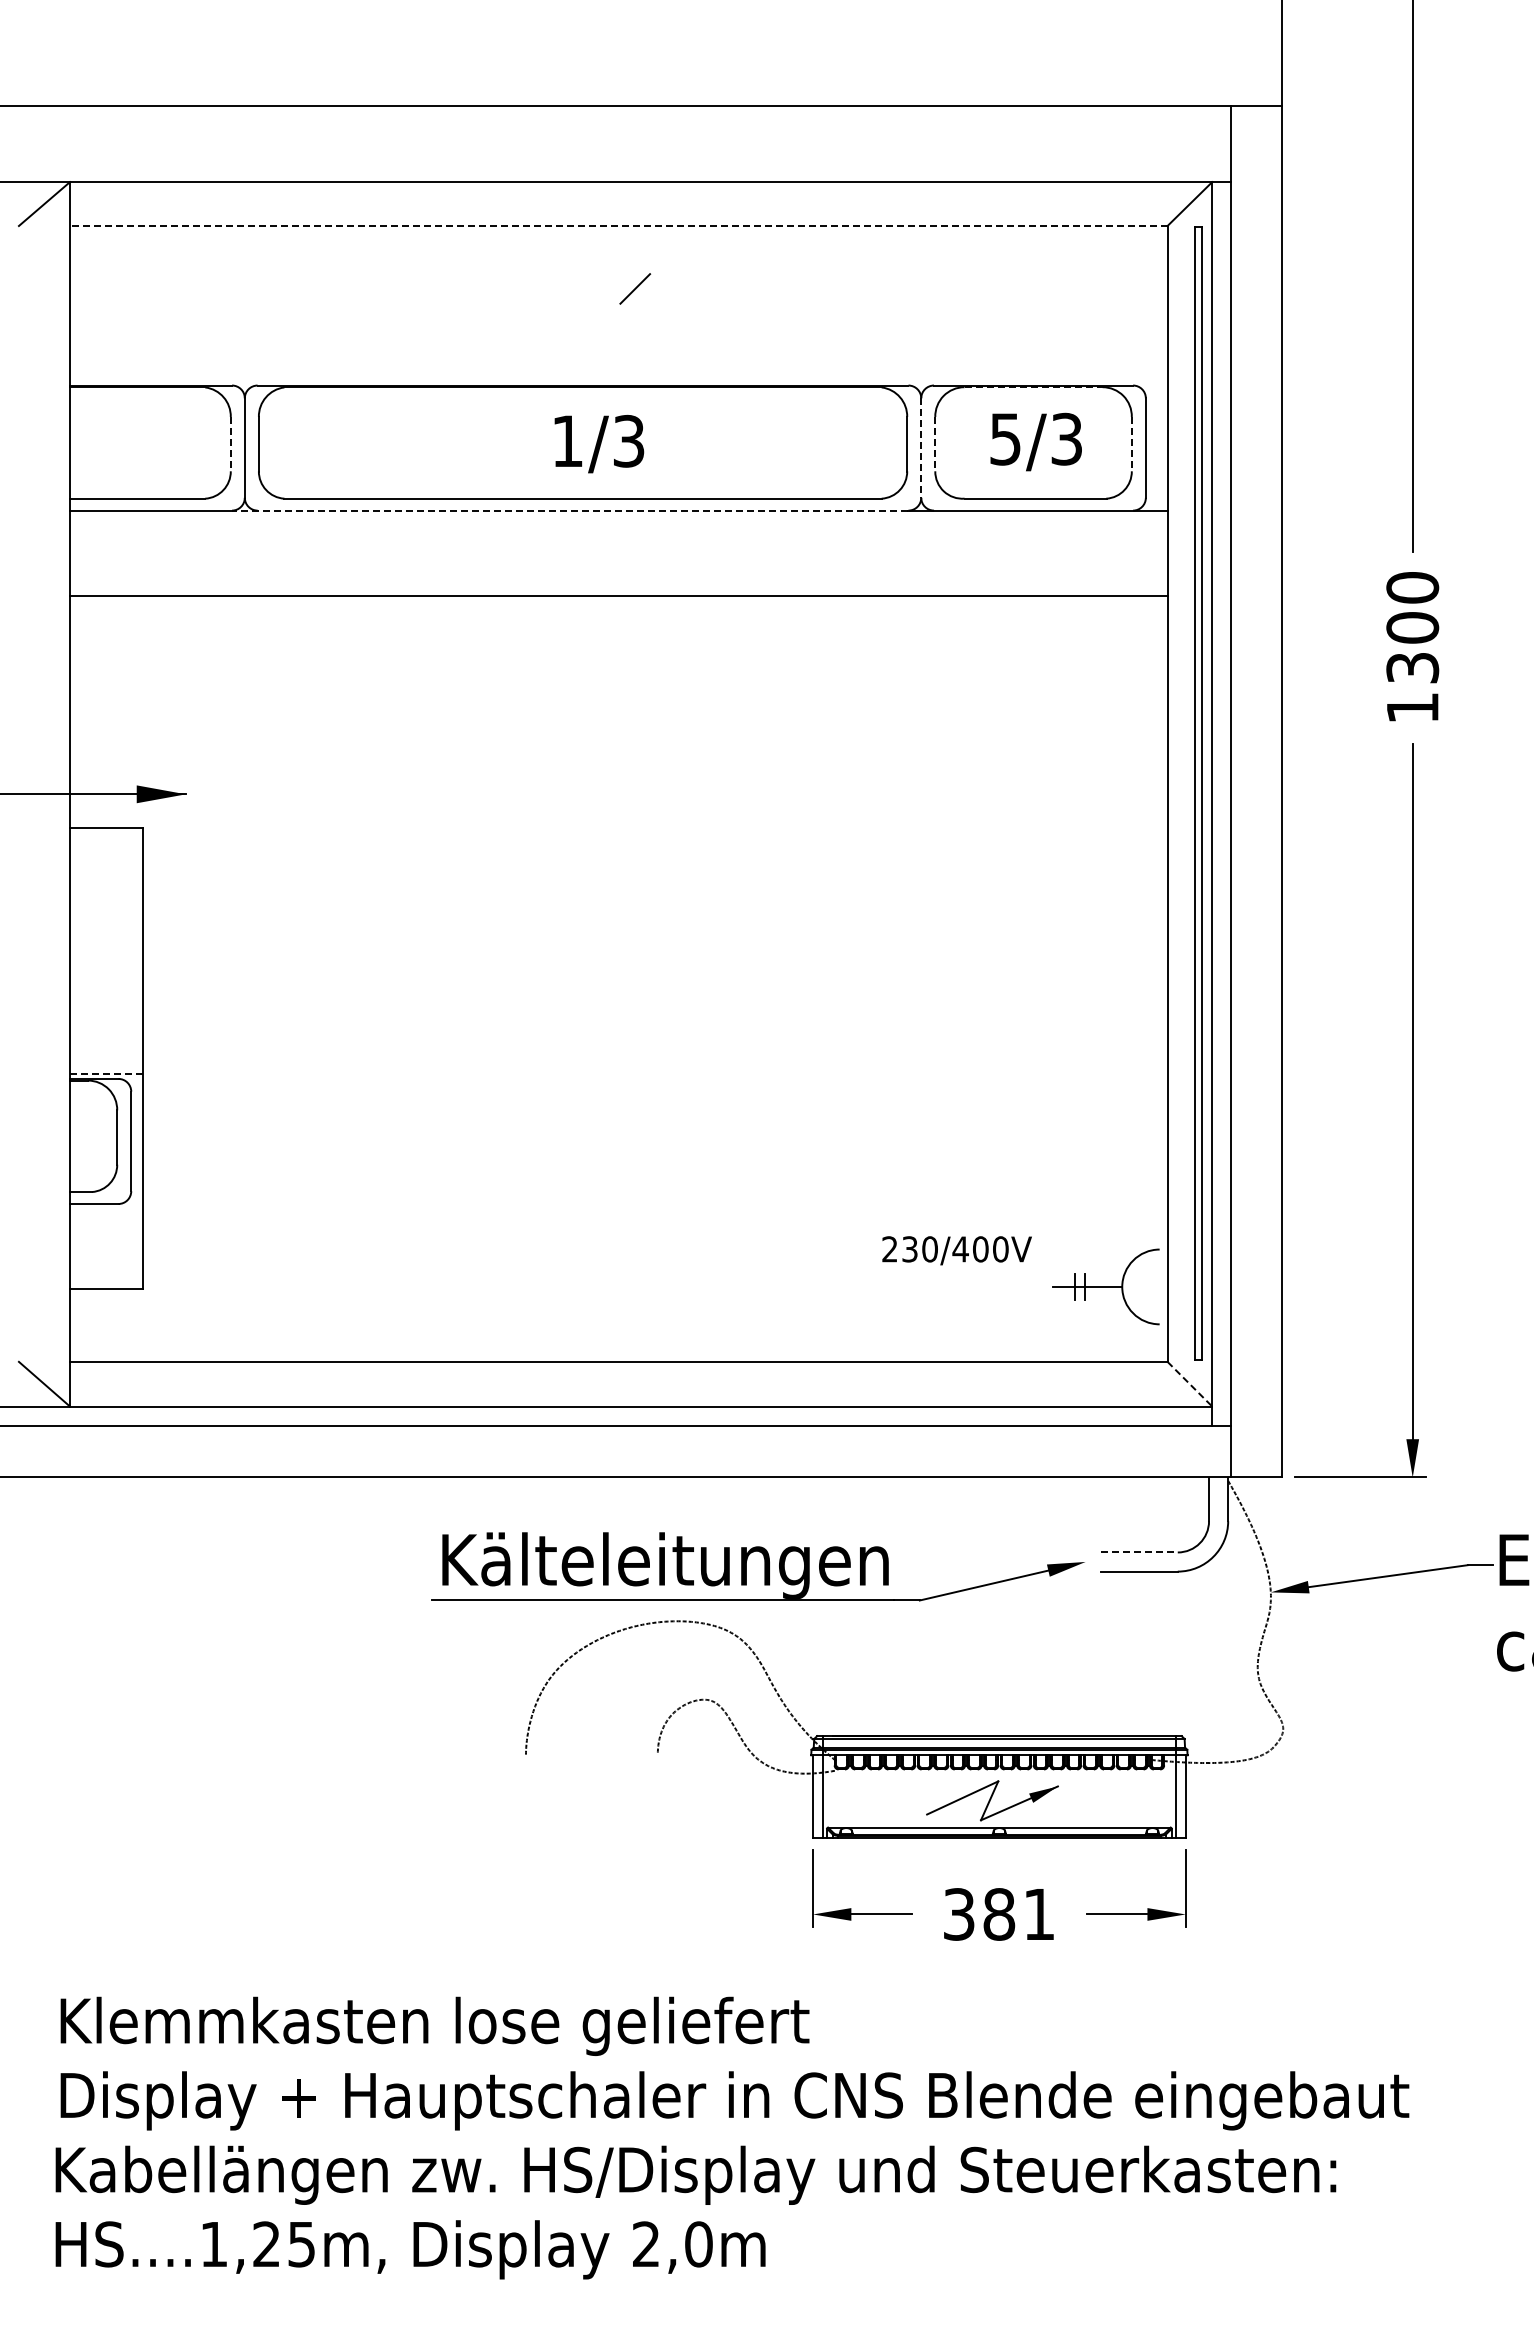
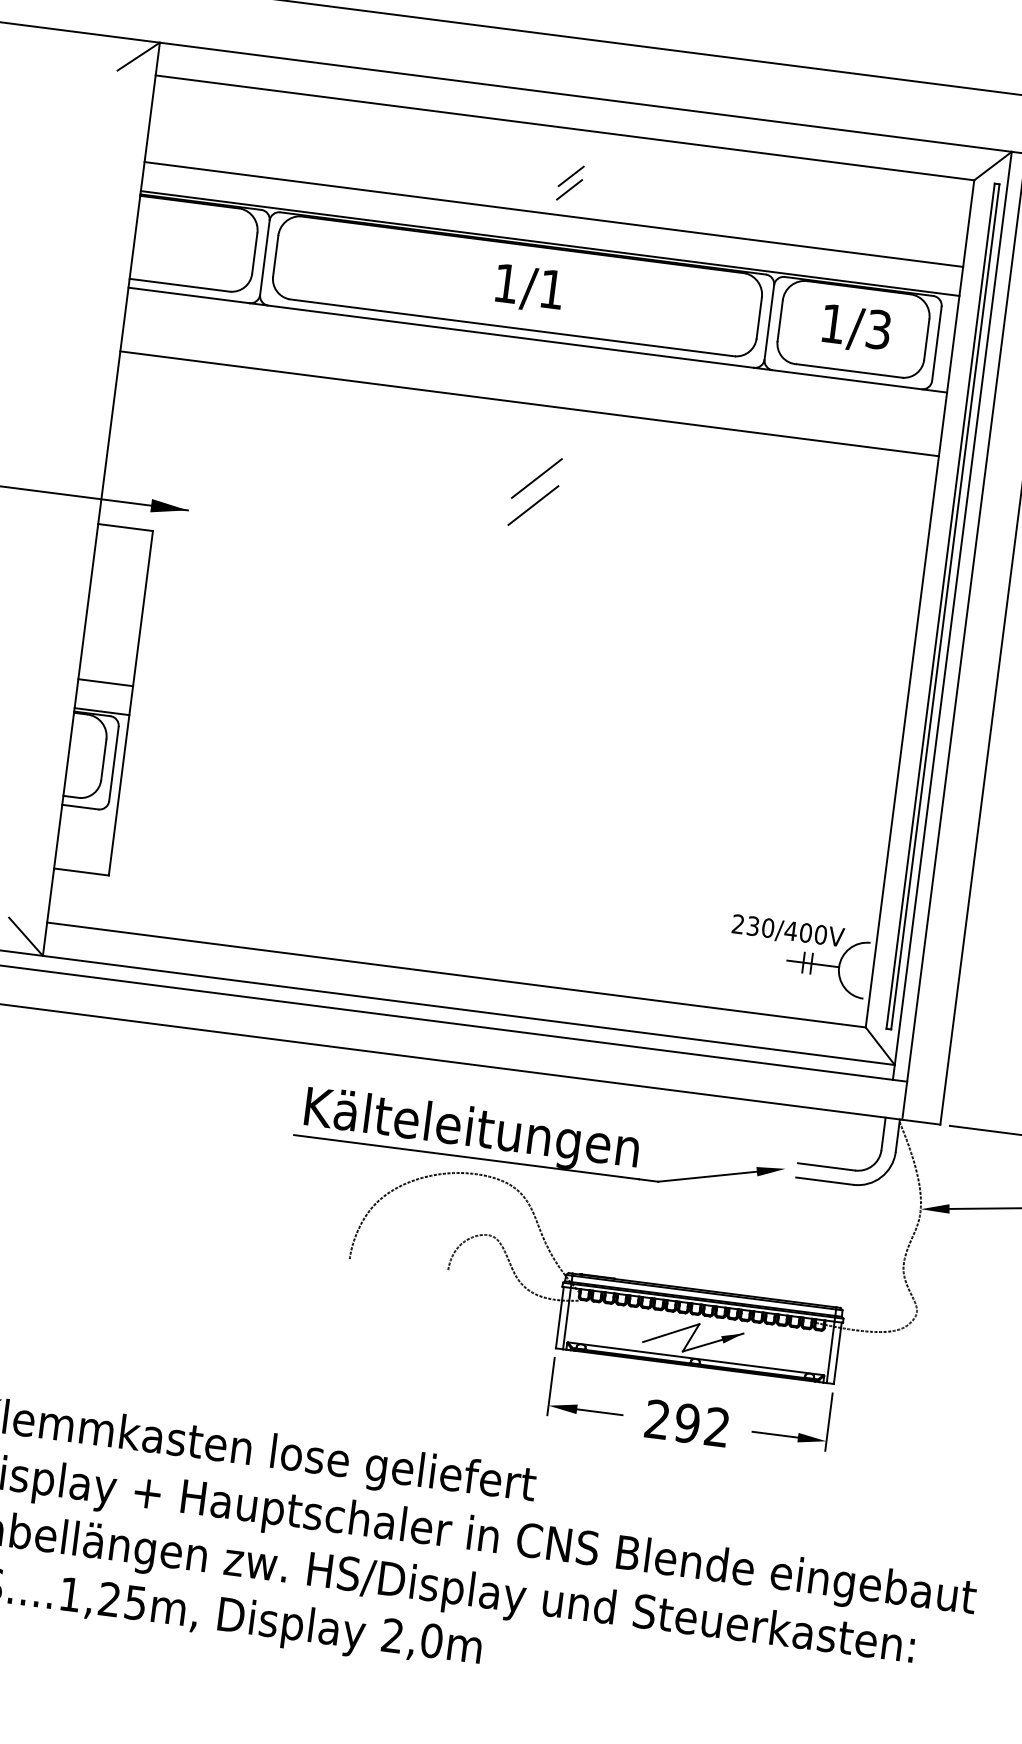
line: (618, 226) -> (564, 128), dashed -> solid
line: (635, 306) -> (569, 189), added
line: (618, 342) -> (553, 214), added
line: (618, 381) -> (549, 243), added
line: (1034, 387) -> (859, 288), dashed -> solid
text: (1005, 439) -> (833, 324), 5/3 -> 1/3
text: (629, 440) -> (552, 288), 1/3 -> 1/1
line: (230, 444) -> (254, 253), dashed -> solid
line: (935, 444) -> (780, 321), dashed -> solid
line: (1131, 444) -> (926, 339), dashed -> solid
line: (921, 448) -> (769, 322), dashed -> solid
line: (569, 510) -> (501, 335), dashed -> solid
line: (640, 693) -> (536, 478), added
line: (640, 729) -> (533, 505), added
line: (106, 1035) -> (105, 682), added
line: (106, 1074) -> (101, 711), dashed -> solid
text: (956, 1250) -> (787, 931), moved
line: (1189, 1384) -> (879, 1046), dashed -> solid
line: (1139, 1552) -> (826, 1166), dashed -> solid
text: (998, 1914) -> (686, 1423), 381 -> 292

